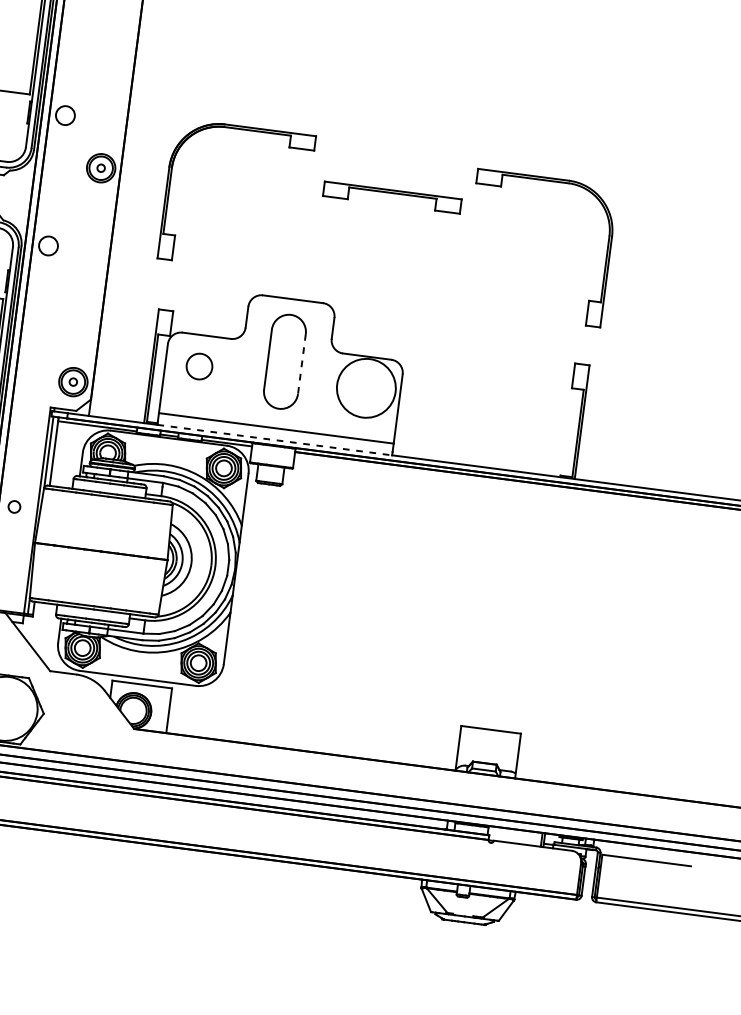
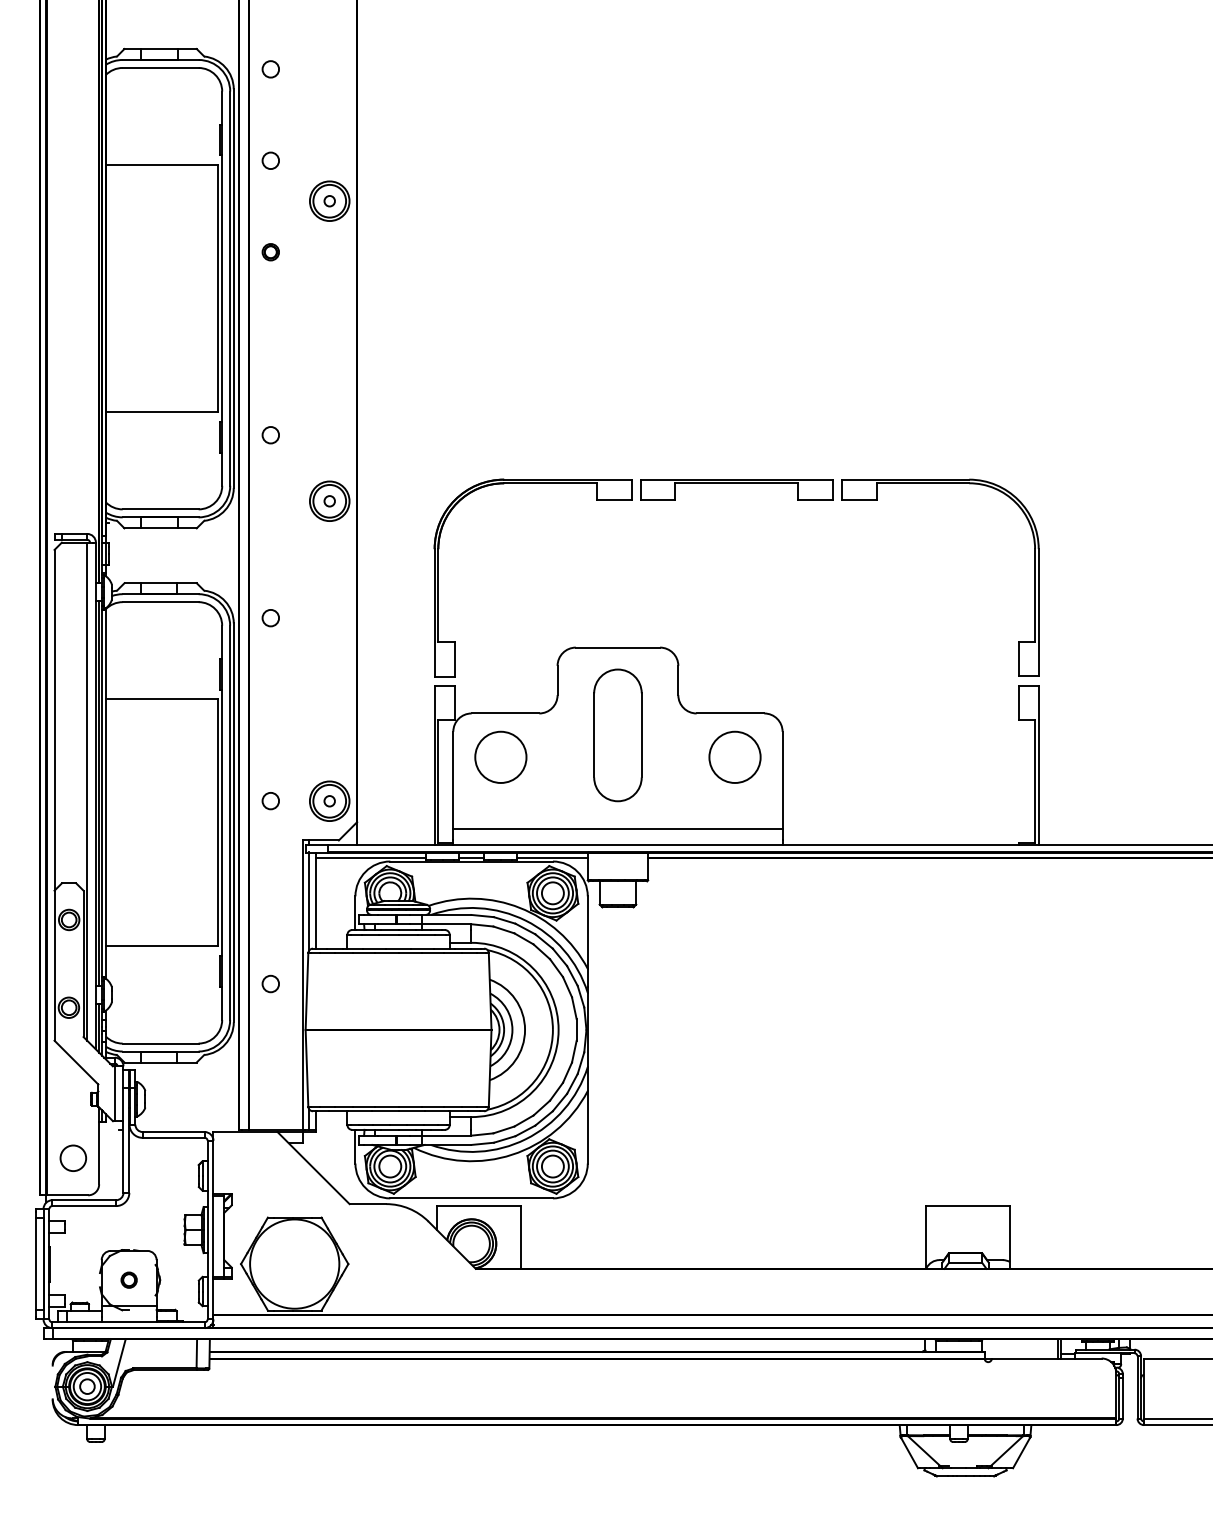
circle: (65, 115) -> (270, 435), size x0.62
part: (245, 129) -> (532, 483), moved
part: (548, 180) -> (940, 483), moved
circle: (48, 246) -> (270, 618), size x0.62
line: (301, 364) -> (641, 735), dashed -> solid
circle: (199, 366) -> (500, 756), size x1.43
circle: (31, 376) -> (270, 801), added
circle: (366, 387) -> (734, 756), size x0.62
line: (274, 440) -> (617, 845), dashed -> solid

